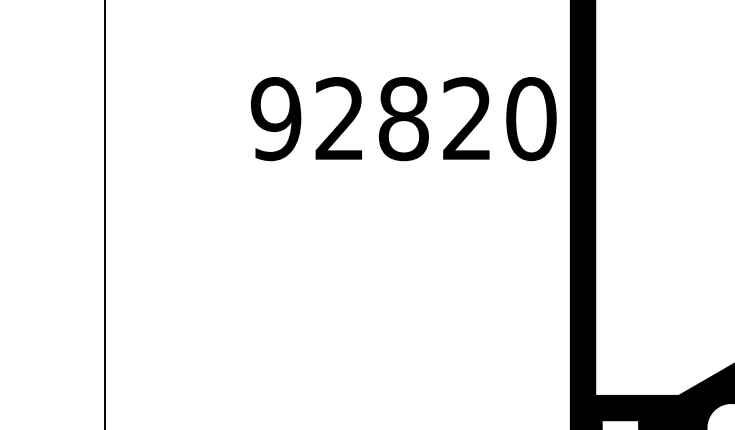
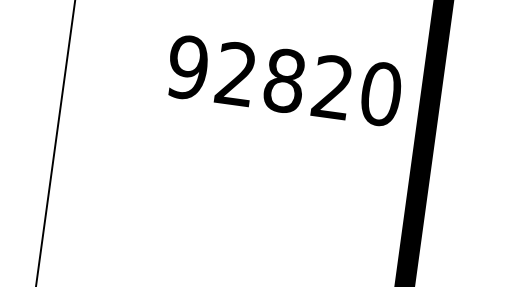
text: (403, 119) -> (284, 81), moved

